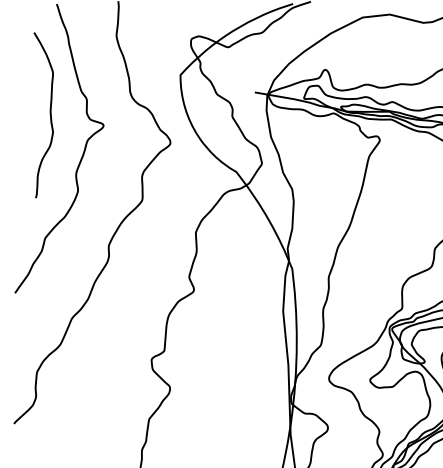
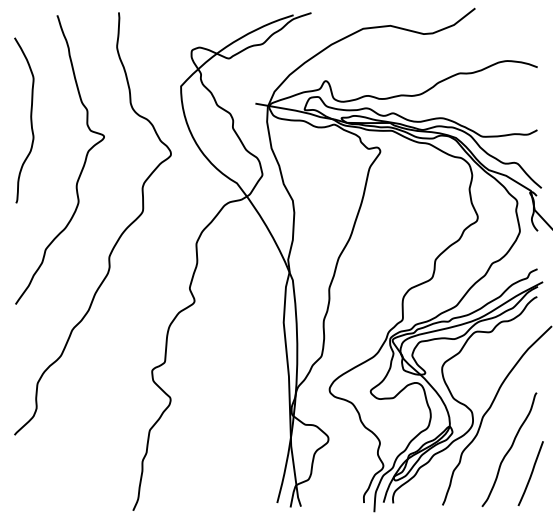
curve: (49, 115) -> (30, 120), moved

